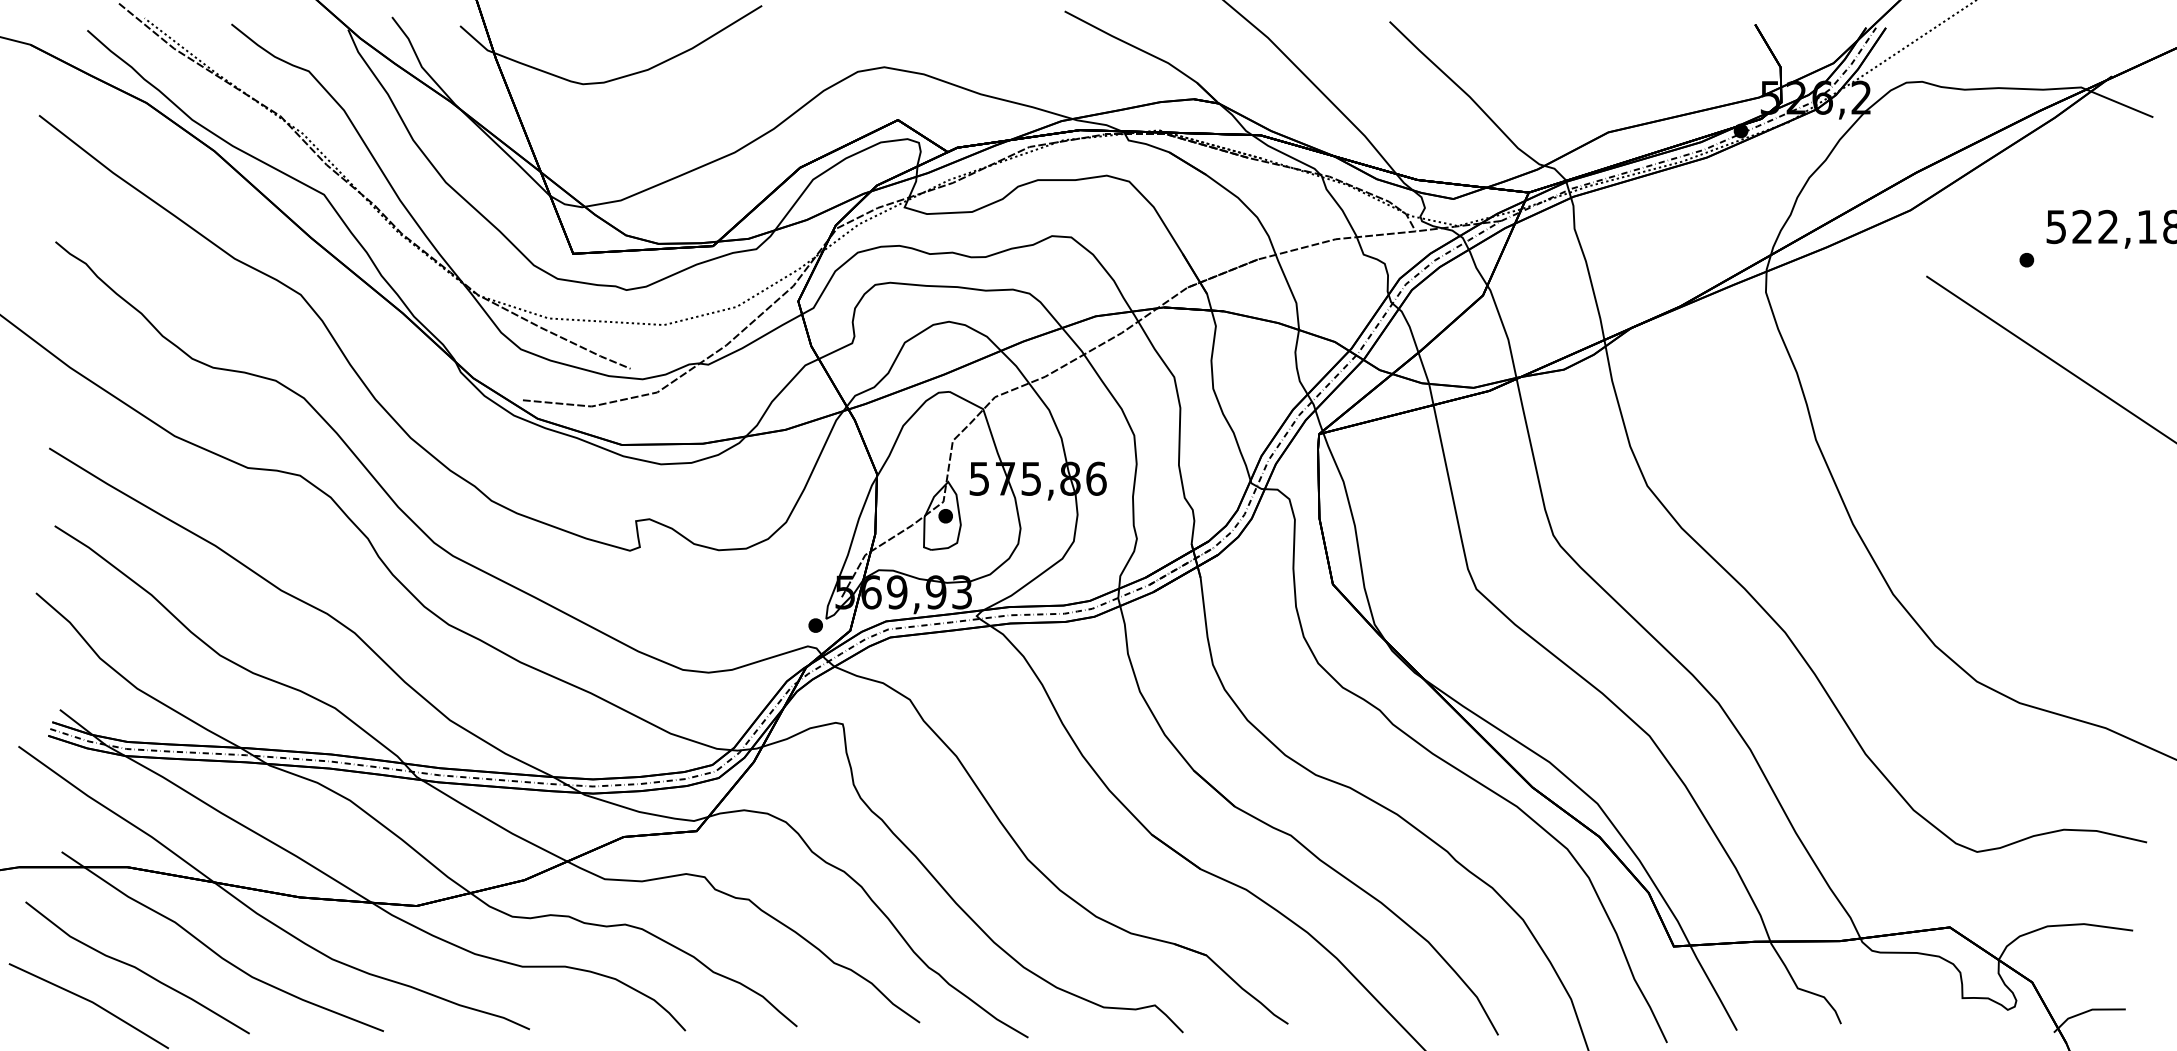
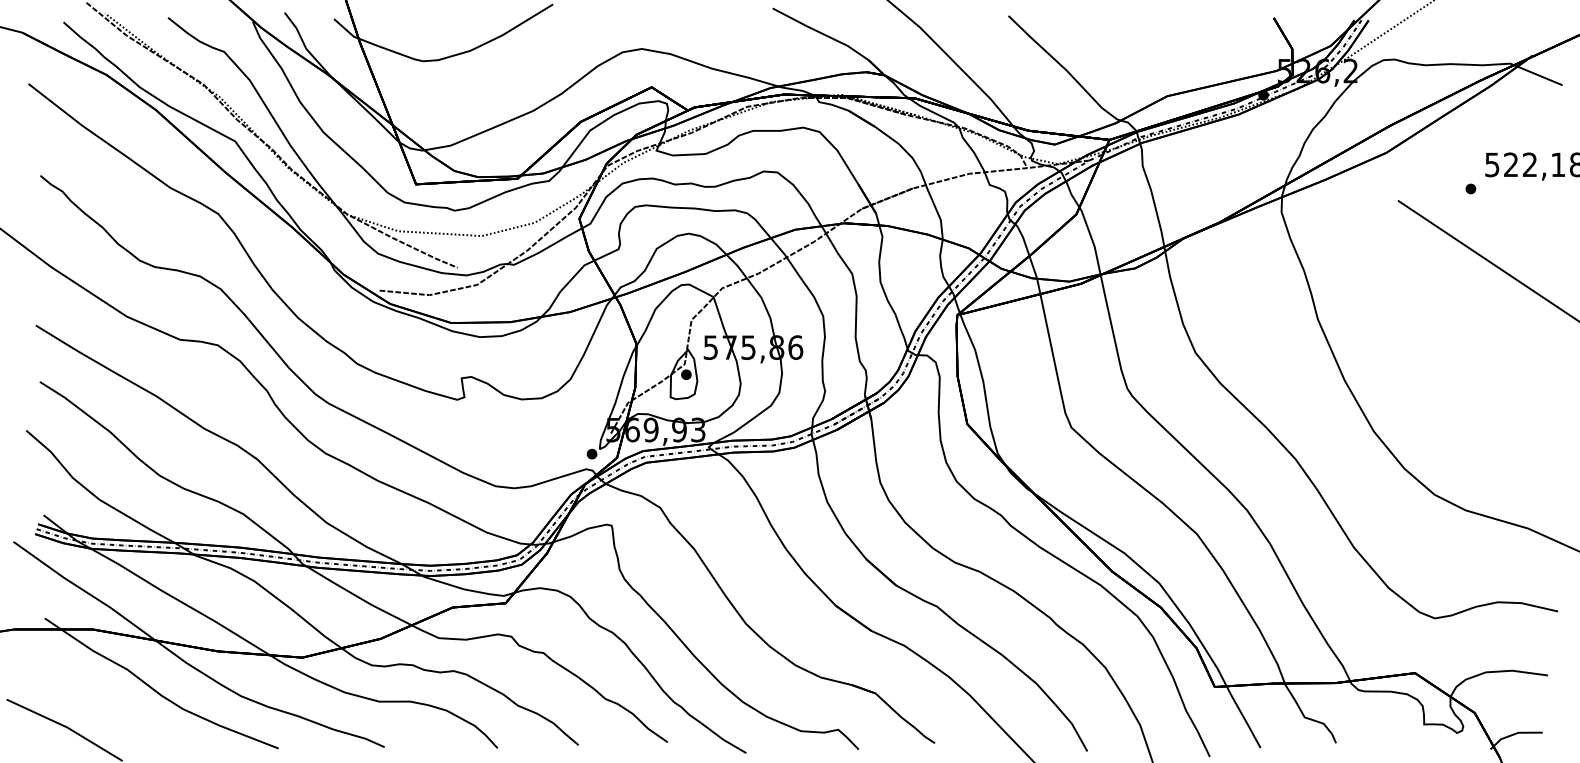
curve: (136, 967) -> (99, 702), removed

